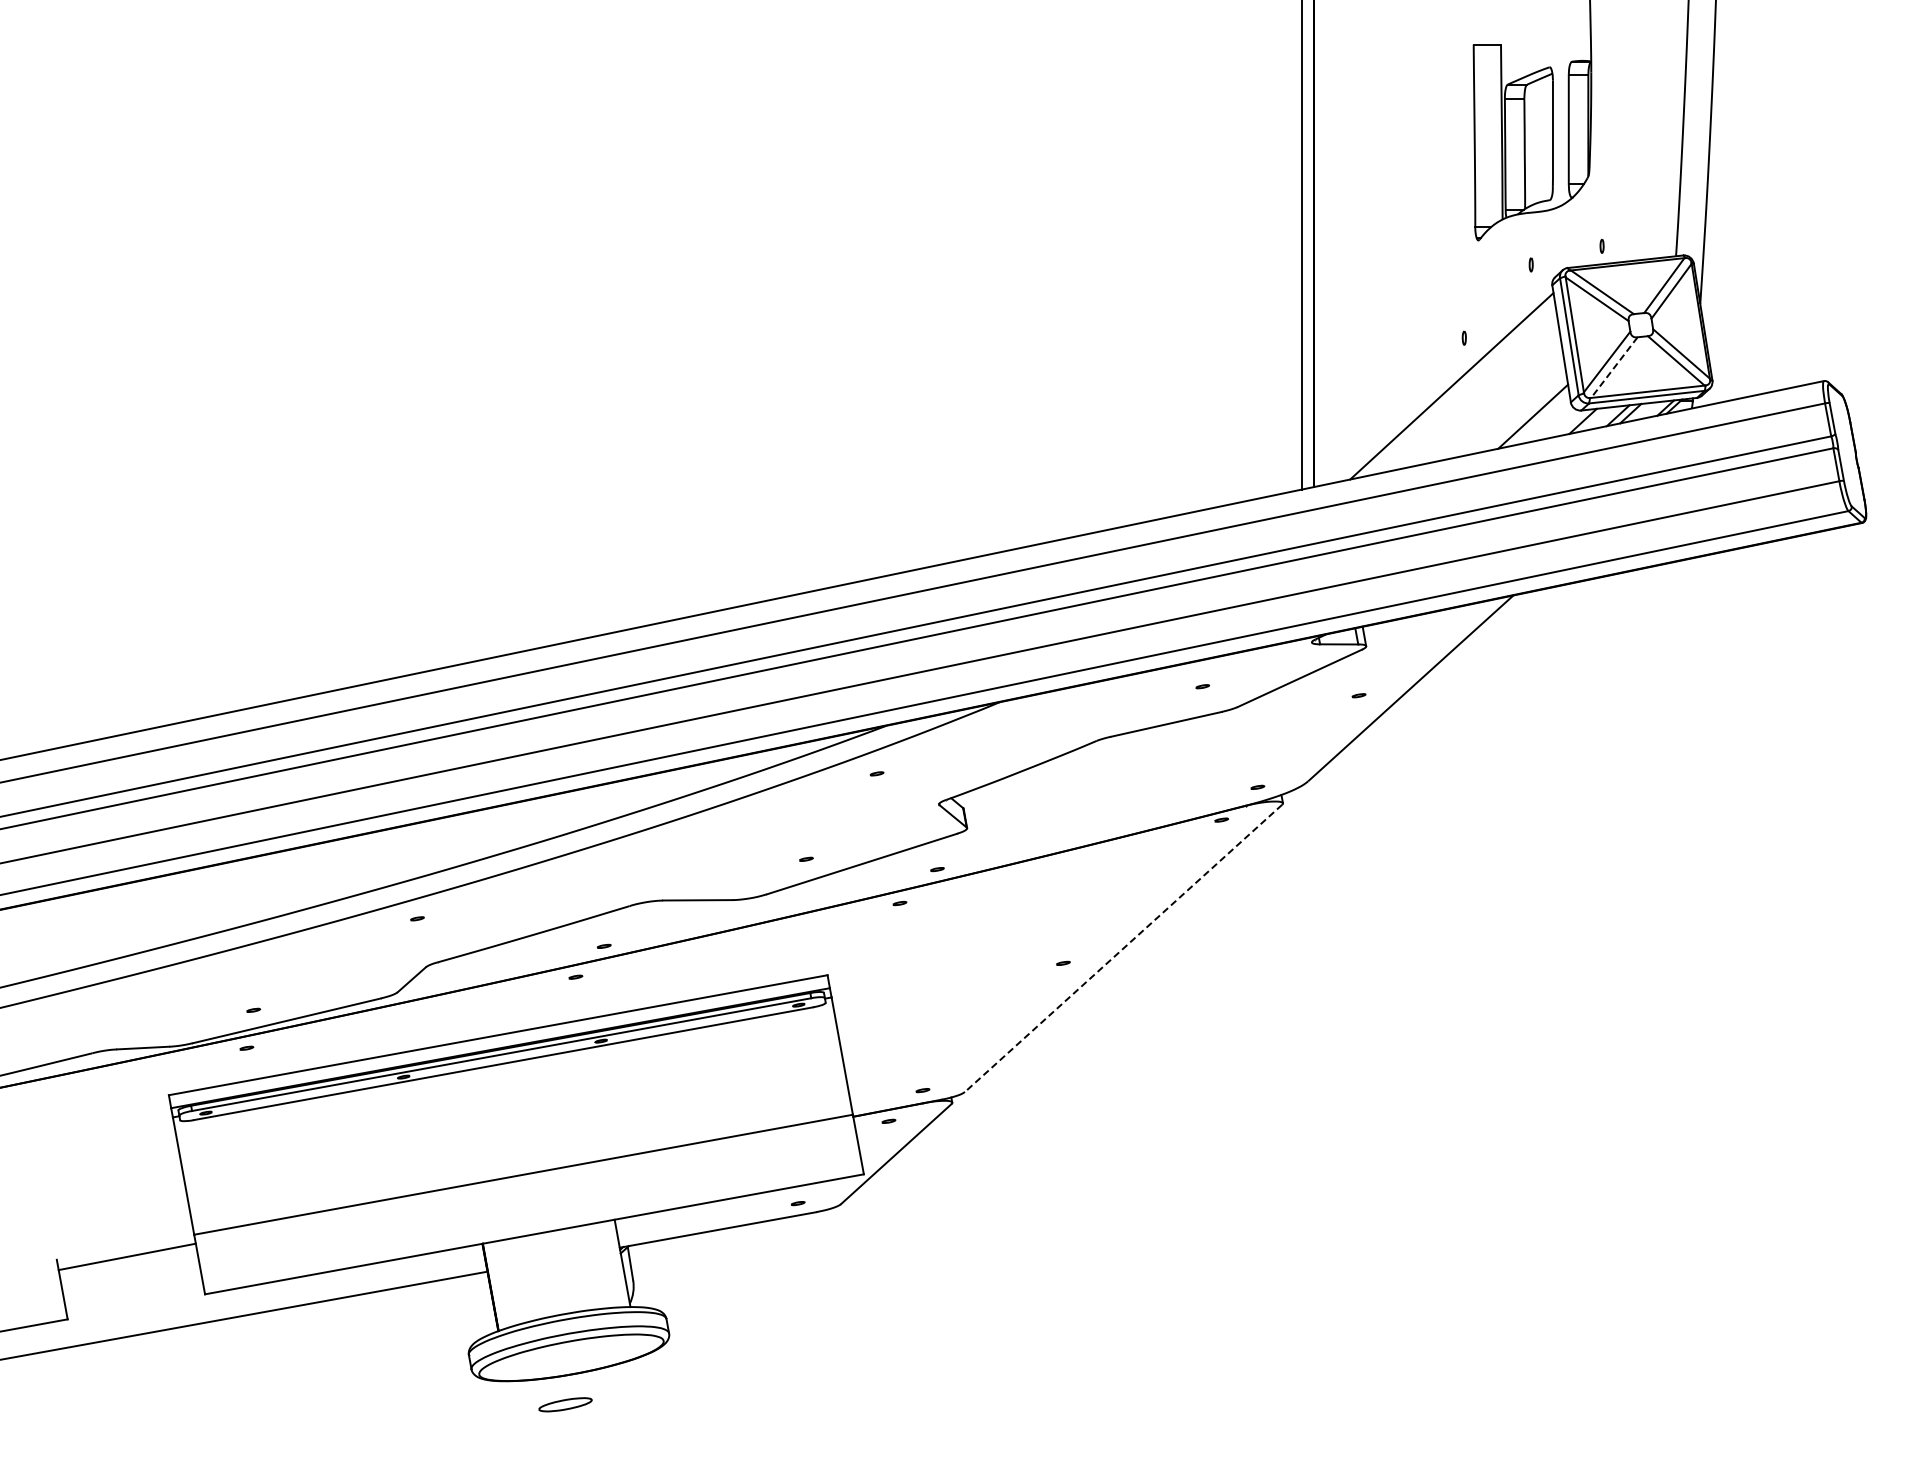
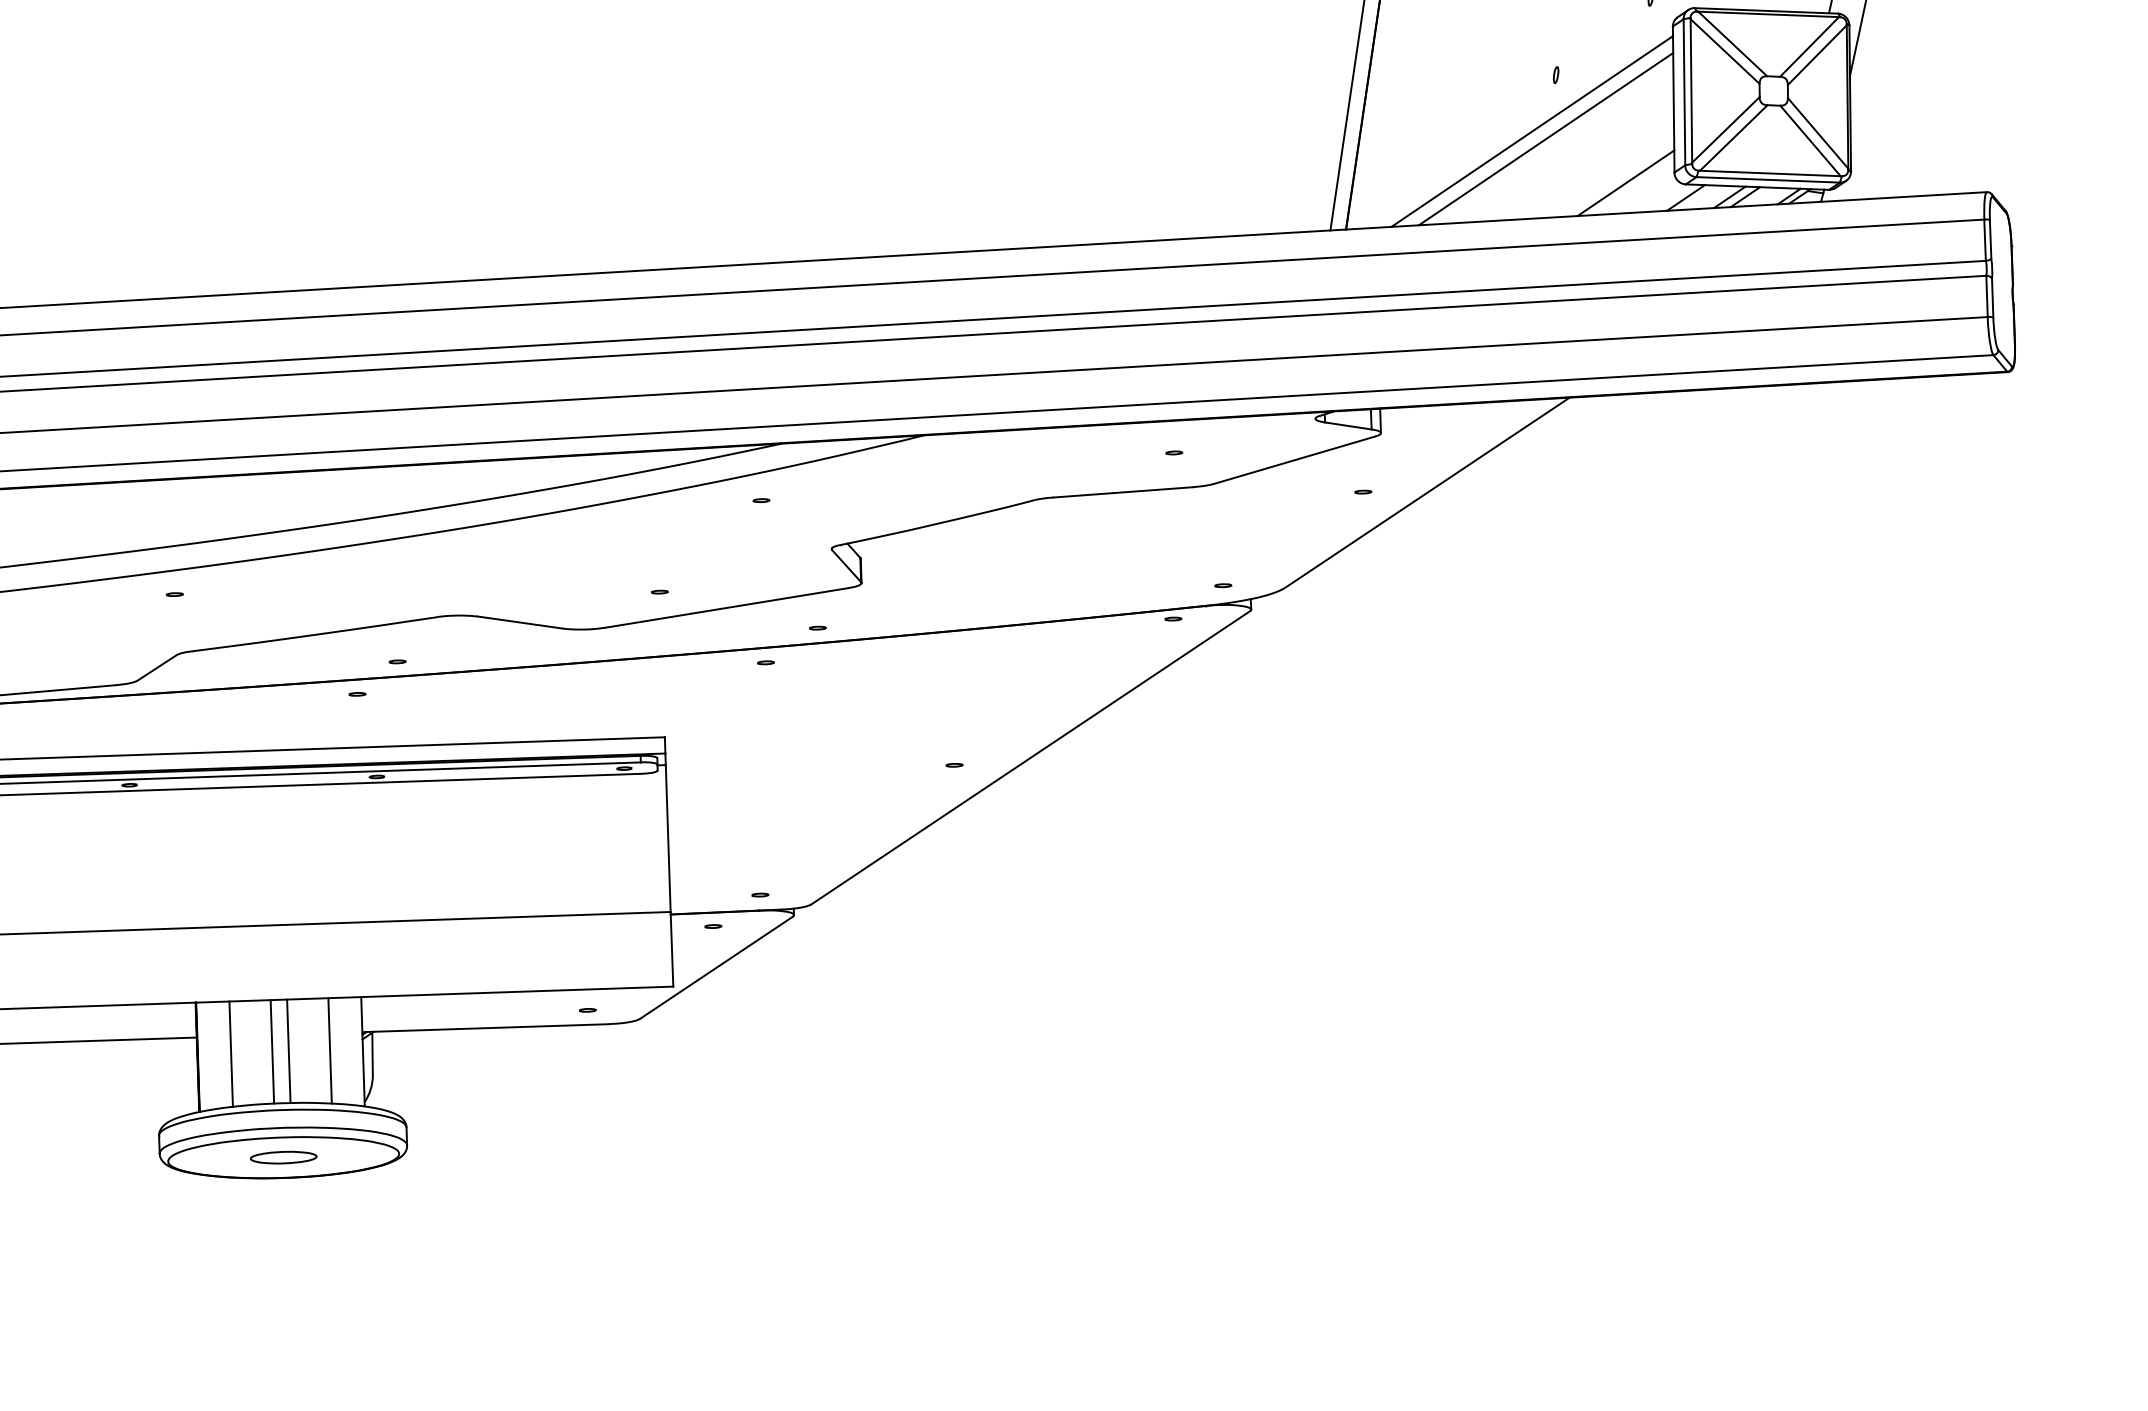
line: (1614, 368) -> (1733, 139), dashed -> solid
line: (1463, 390) -> (1545, 138), added
line: (1123, 948) -> (1030, 757), dashed -> solid
line: (595, 1266) -> (329, 1050), added
line: (562, 1271) -> (288, 1050), added
line: (549, 1273) -> (272, 1050), added
line: (516, 1280) -> (230, 1053), added
part: (565, 1404) -> (283, 1157), moved

